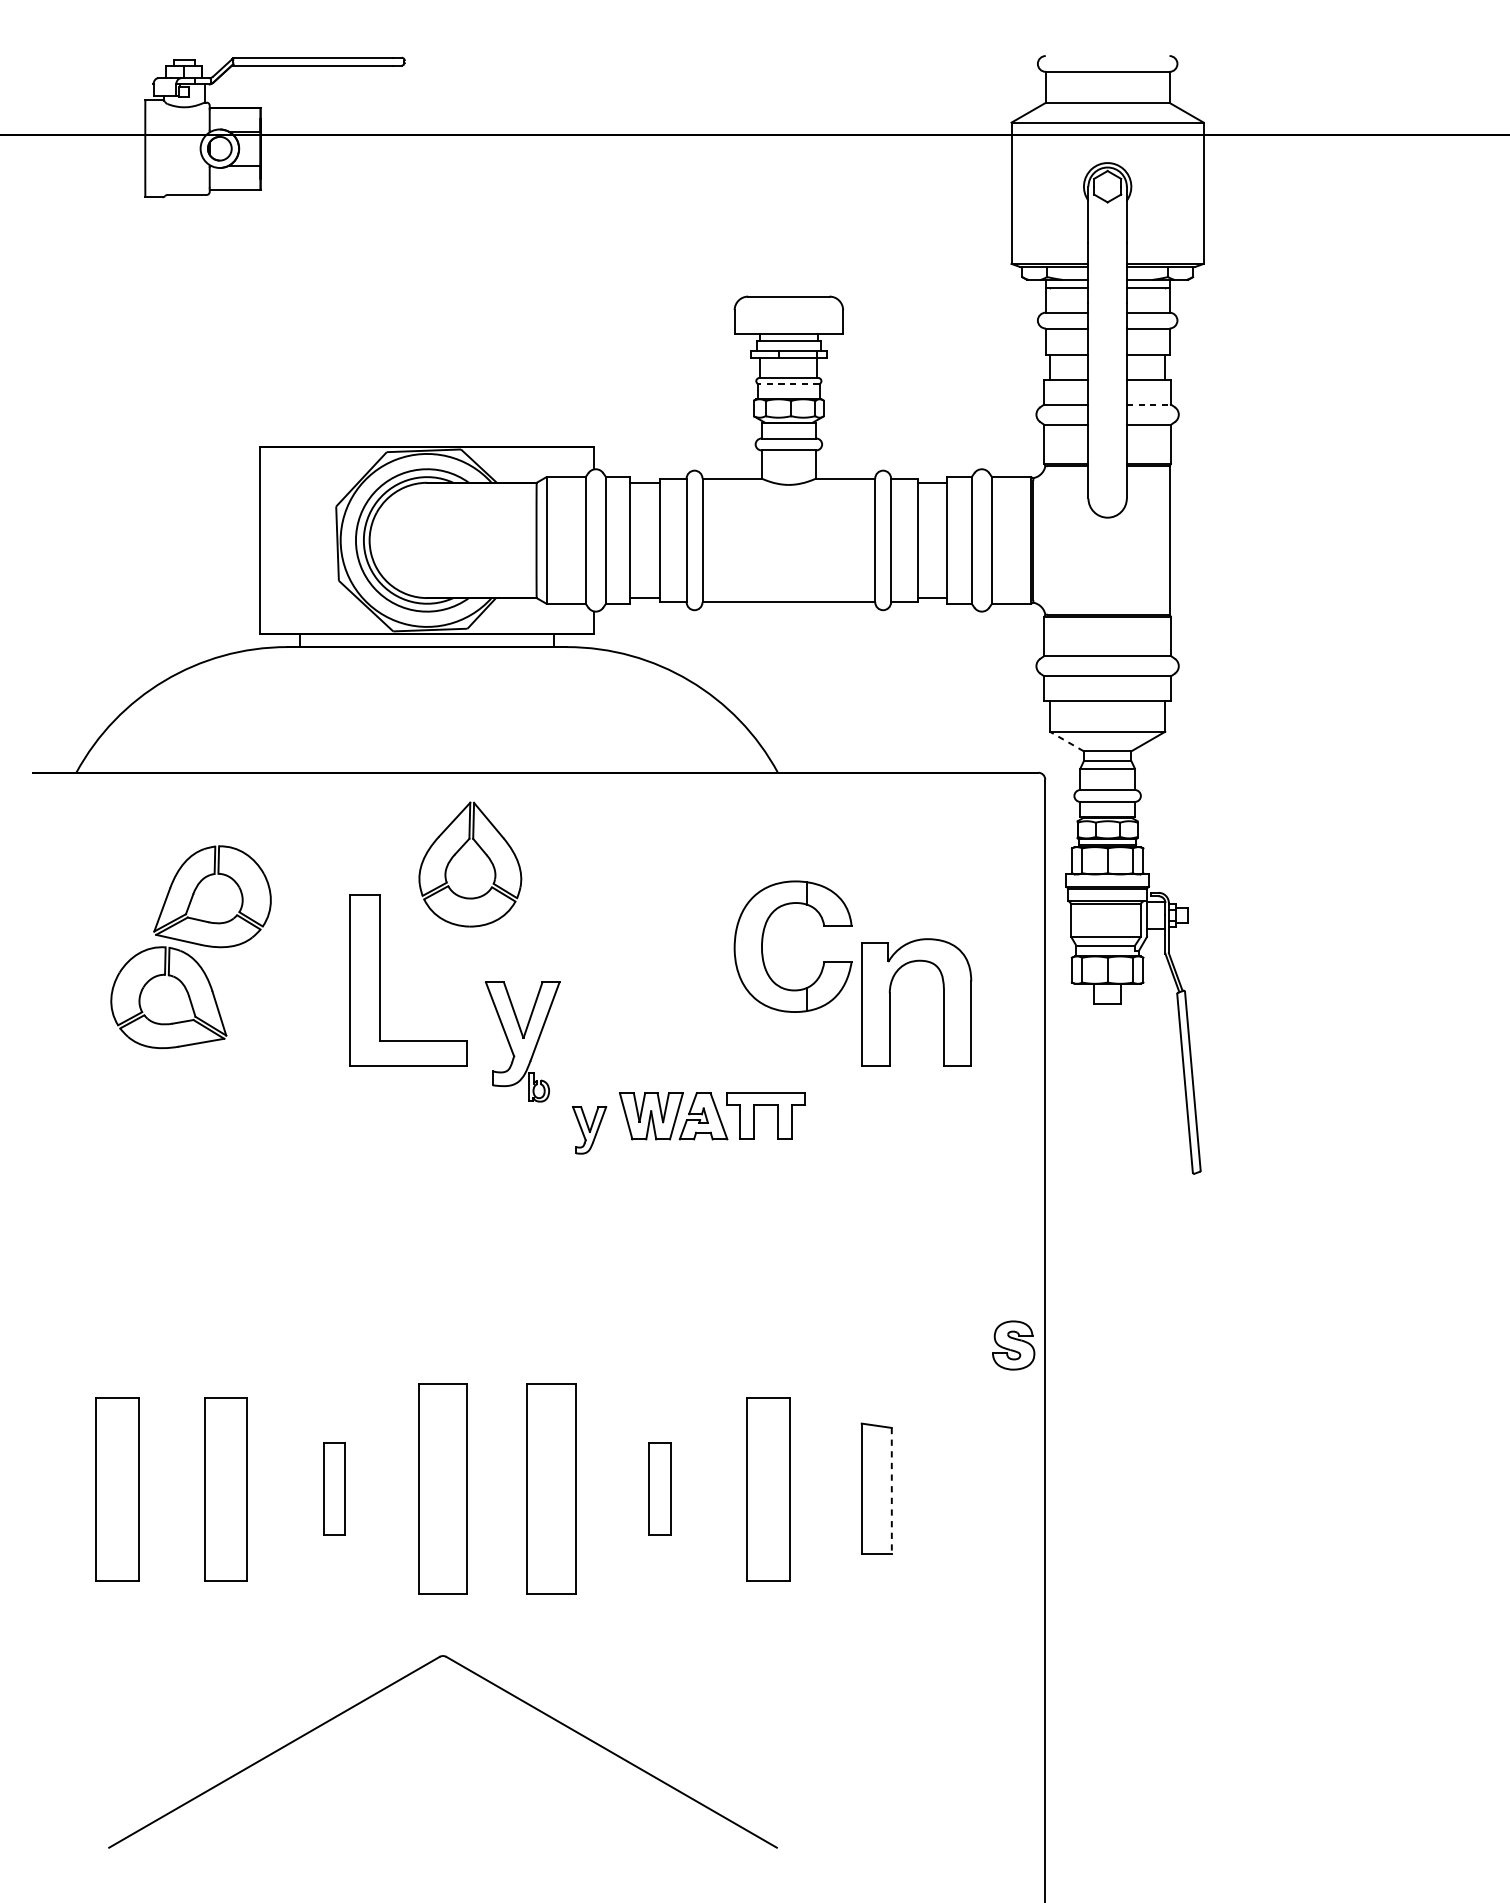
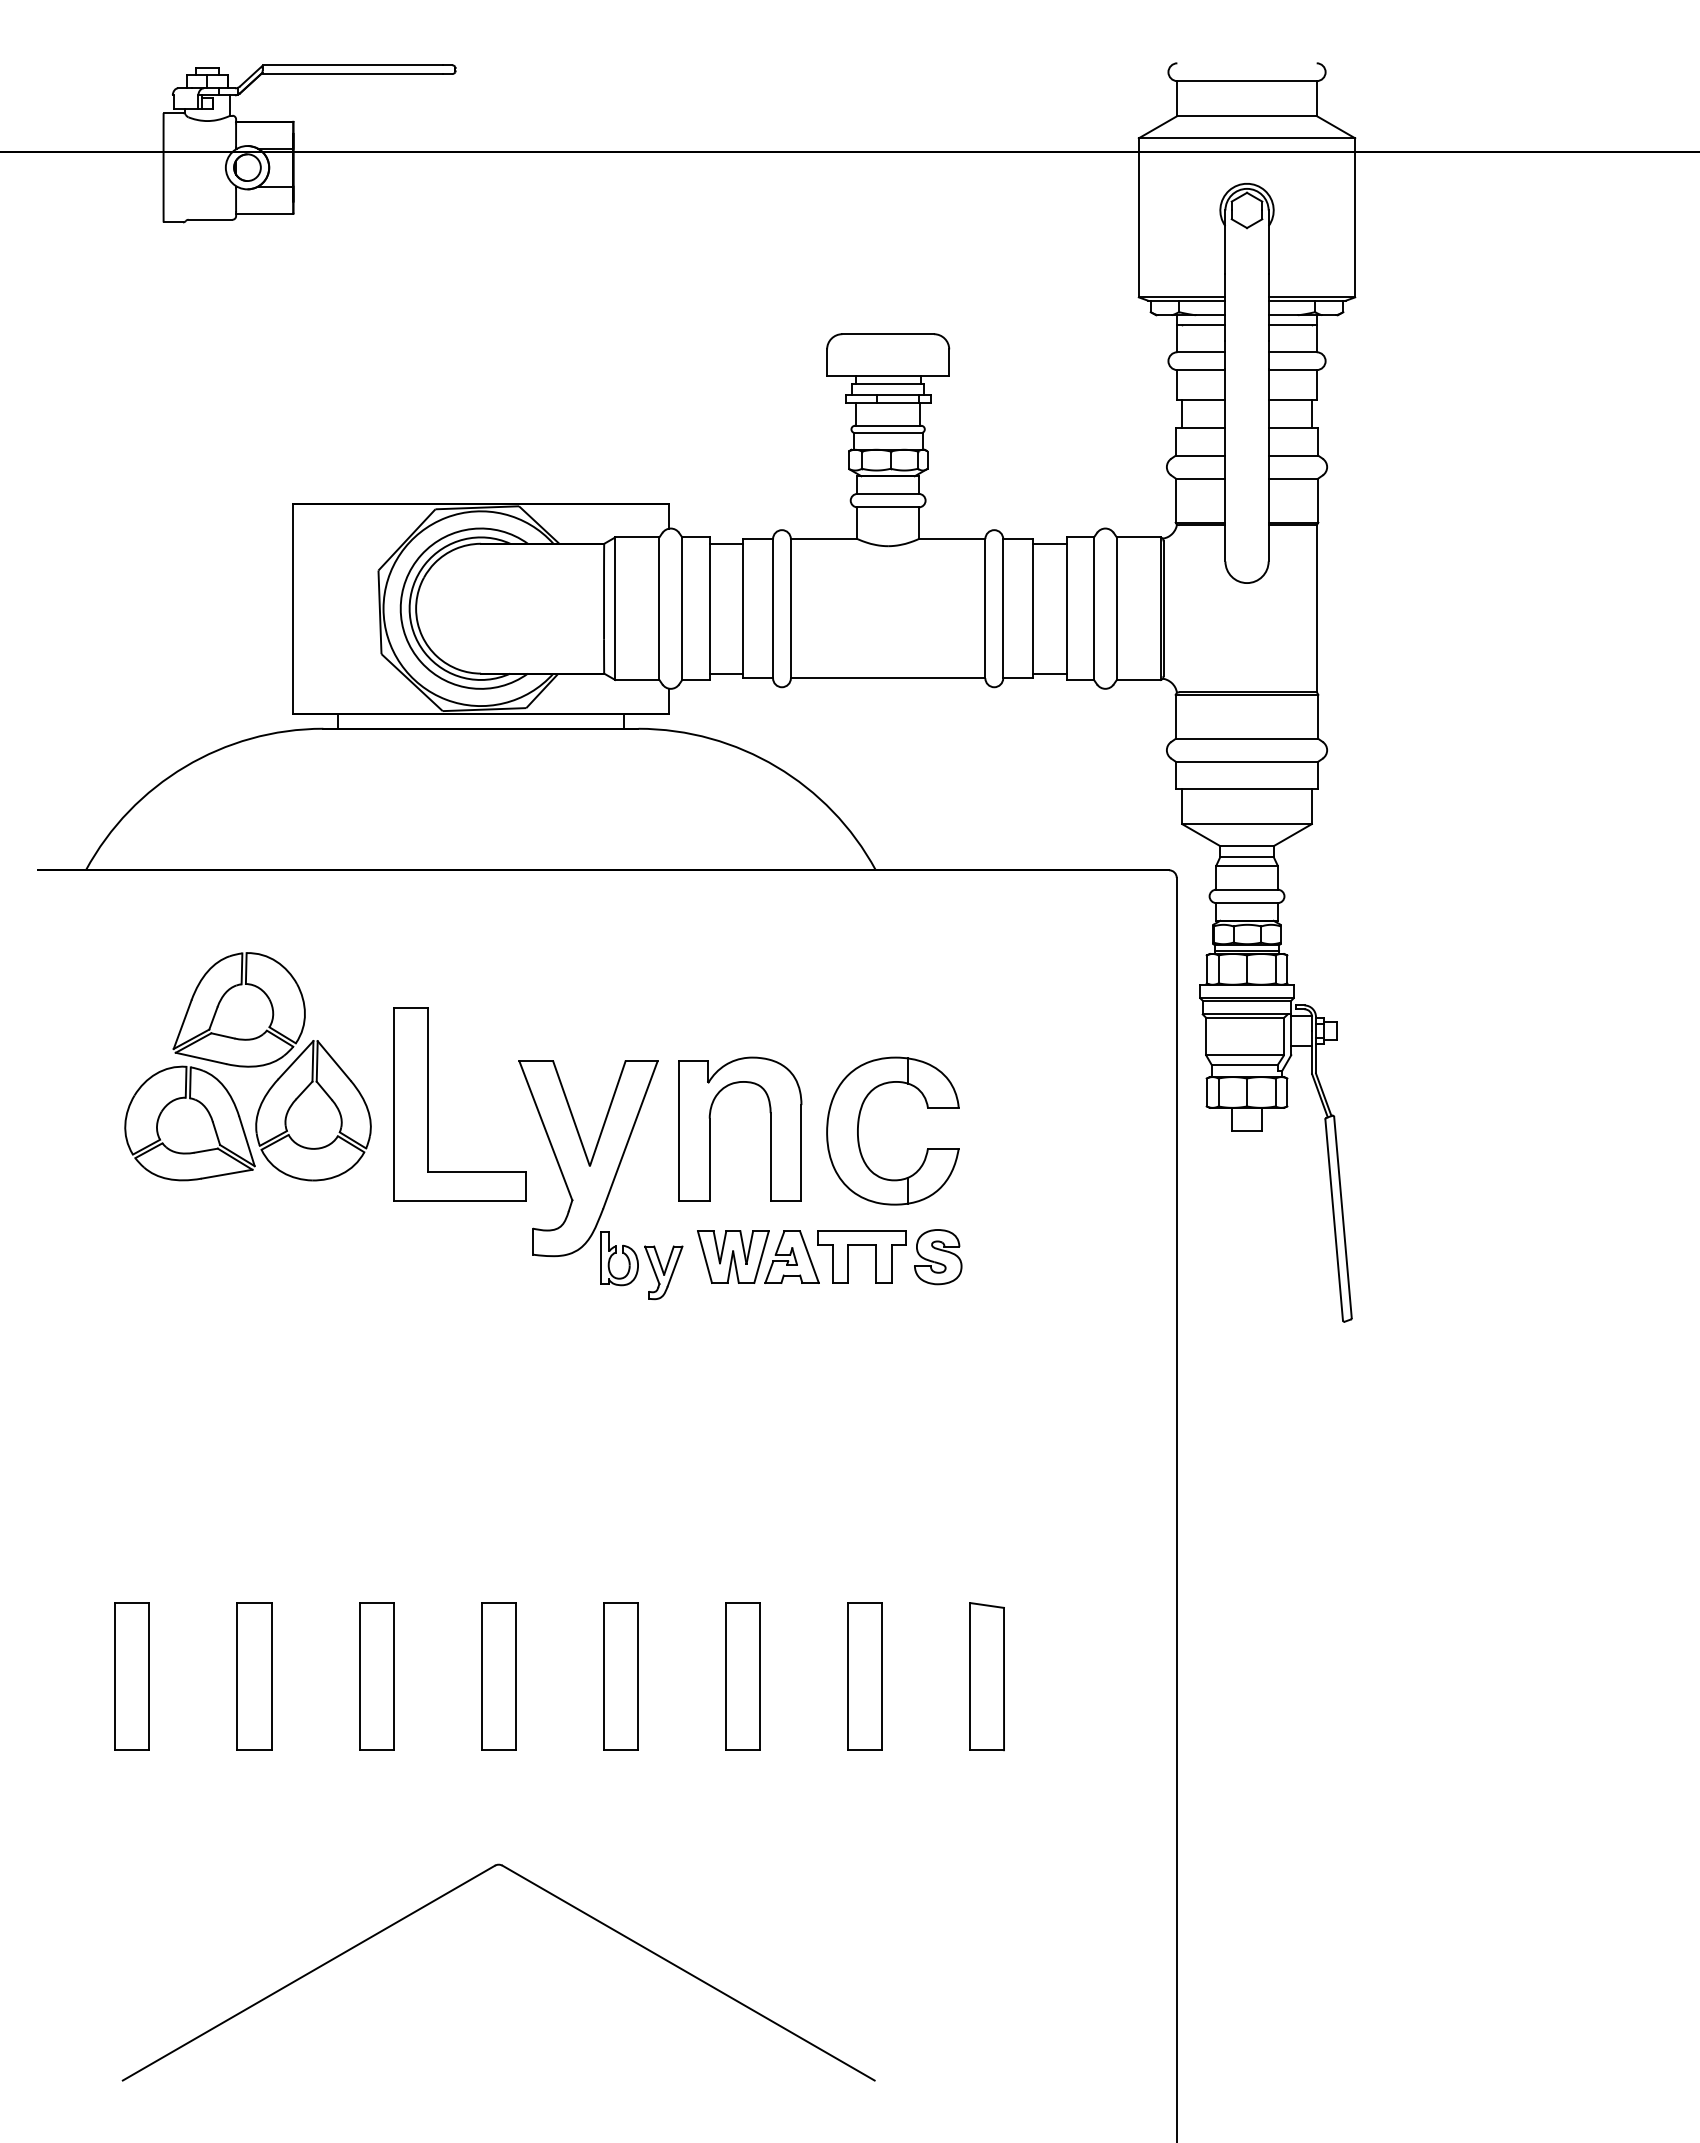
line: (788, 383) -> (887, 432), dashed -> solid
line: (1148, 404) -> (1293, 455), dashed -> solid
line: (1066, 740) -> (1200, 834), dashed -> solid
part: (458, 852) -> (300, 1096), moved
part: (763, 939) -> (859, 1123), moved
part: (890, 1002) -> (710, 1128), moved
part: (522, 1042) -> (588, 1173), size x1.67
part: (1013, 1345) -> (938, 1257), moved
part: (116, 1488) -> (131, 1676), size x0.71
part: (226, 1488) -> (254, 1676), size x0.71
part: (334, 1488) -> (376, 1676), size x1.43
part: (442, 1488) -> (498, 1676), size x0.62
part: (551, 1488) -> (620, 1676), size x0.62
part: (659, 1488) -> (742, 1676), size x1.43
part: (767, 1488) -> (864, 1676), size x0.71
line: (892, 1491) -> (1004, 1679), dashed -> solid

